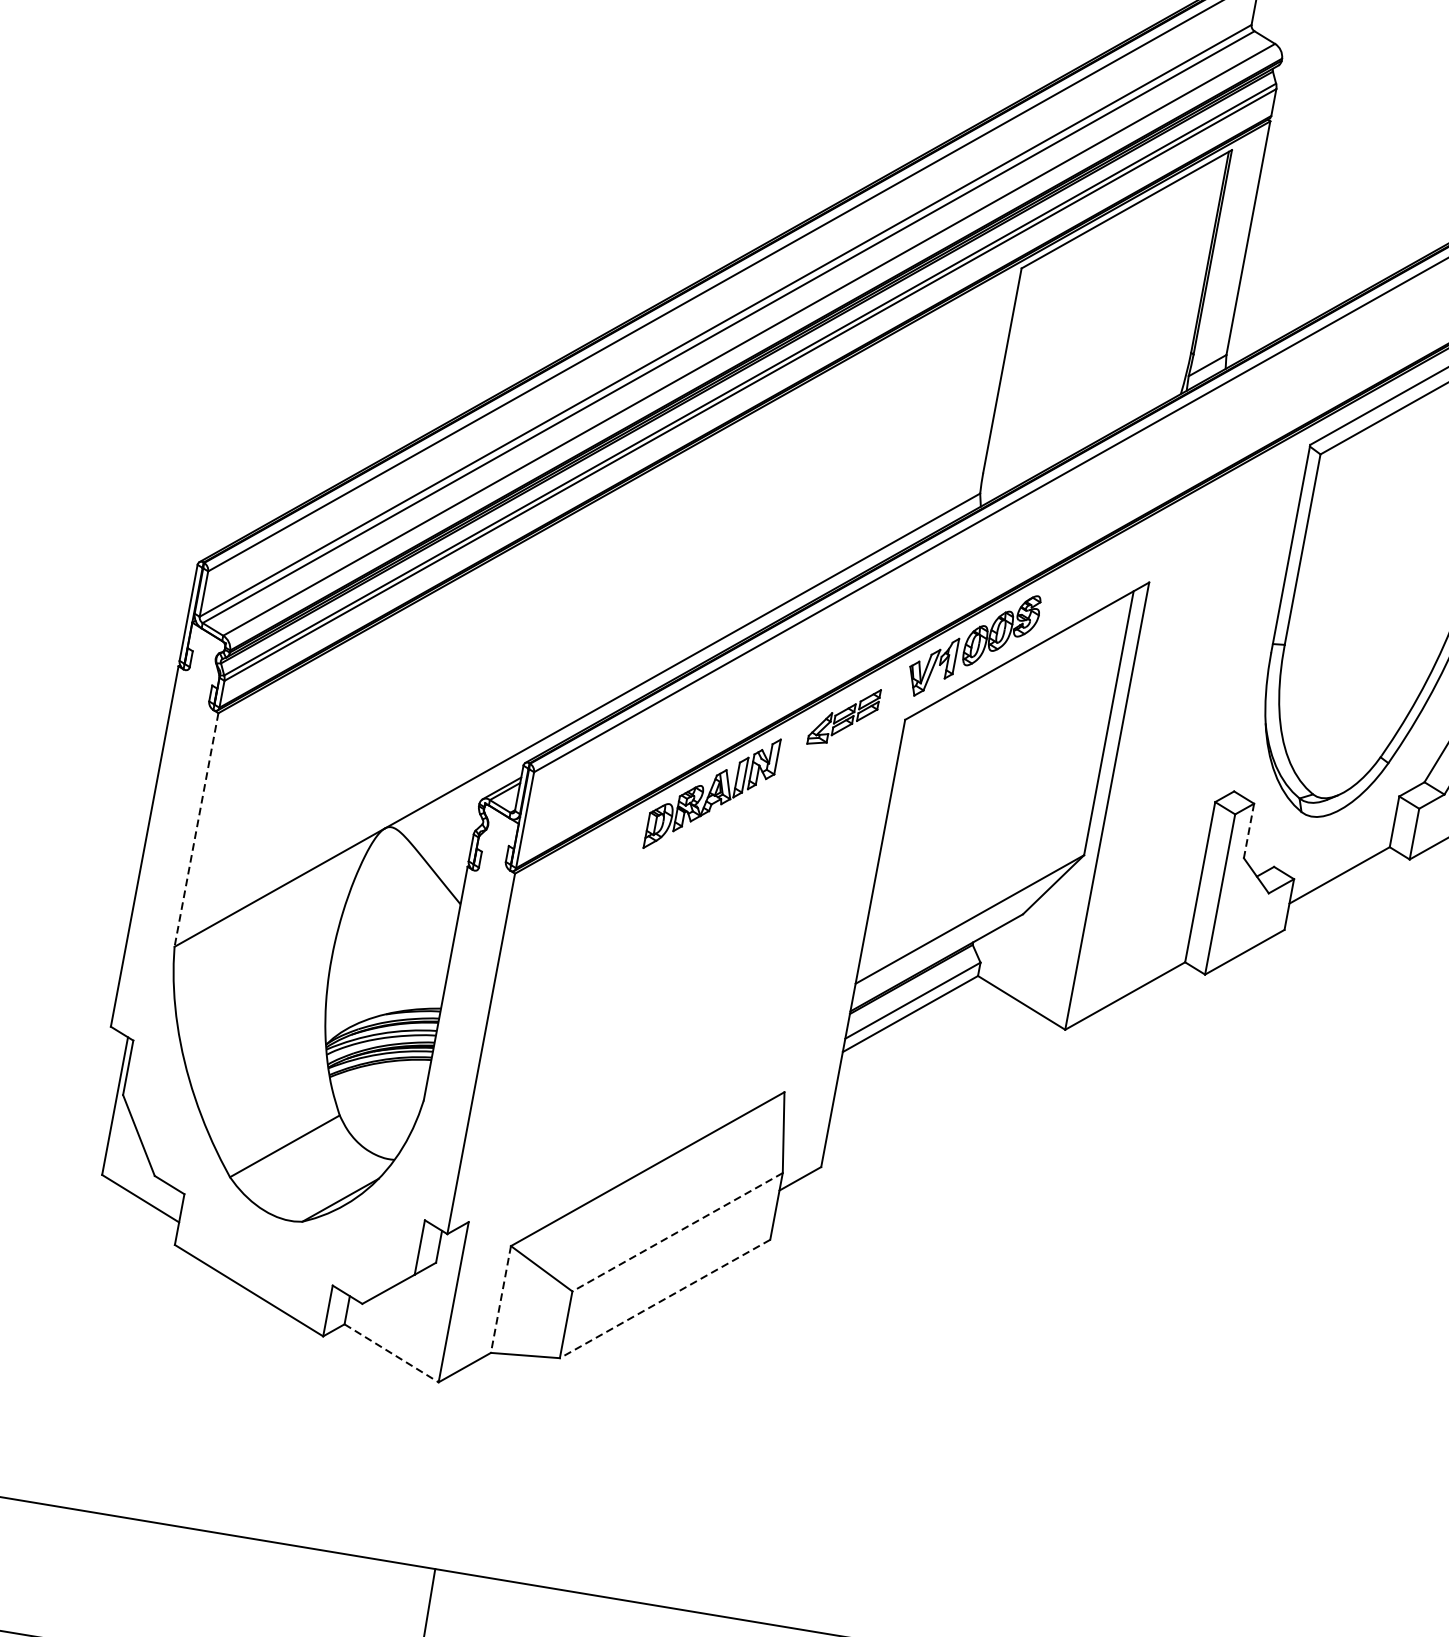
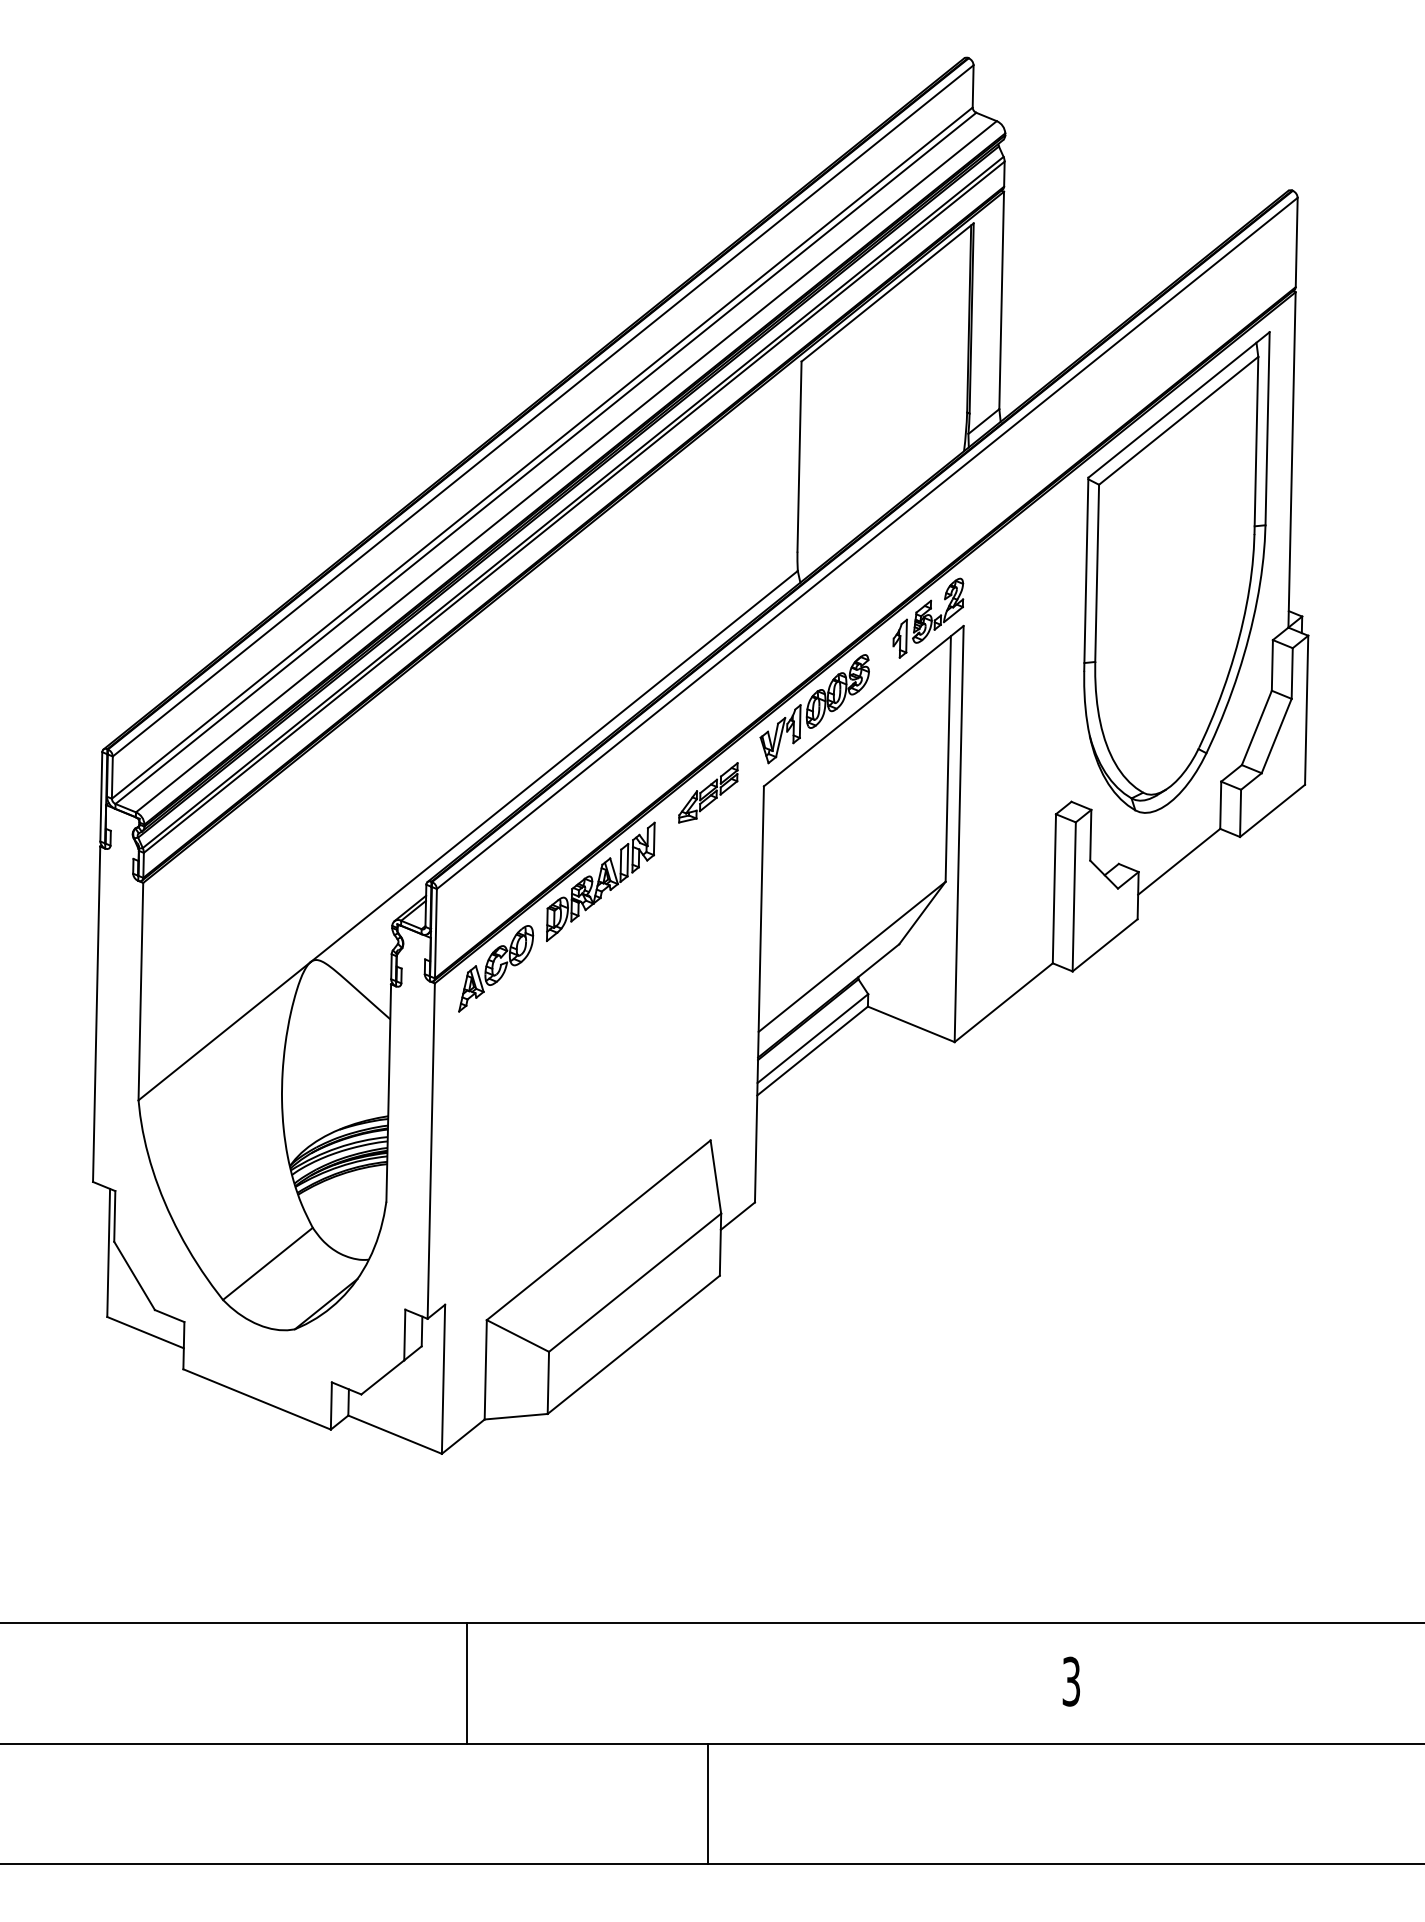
part: (1112, 567) -> (928, 617), added
line: (196, 829) -> (140, 991), dashed -> solid
line: (1248, 831) -> (1090, 835), dashed -> solid
part: (584, 868) -> (496, 968), added
line: (676, 1232) -> (634, 1283), dashed -> solid
line: (500, 1299) -> (485, 1369), dashed -> solid
line: (664, 1299) -> (633, 1345), dashed -> solid
line: (392, 1353) -> (395, 1434), dashed -> solid

